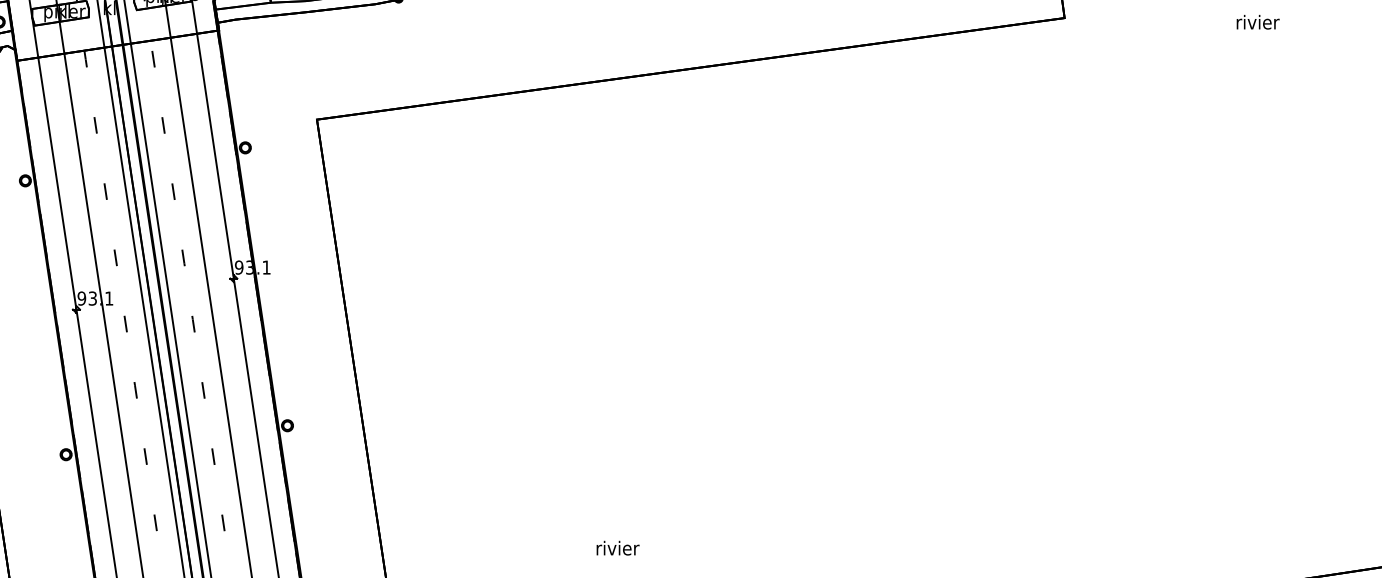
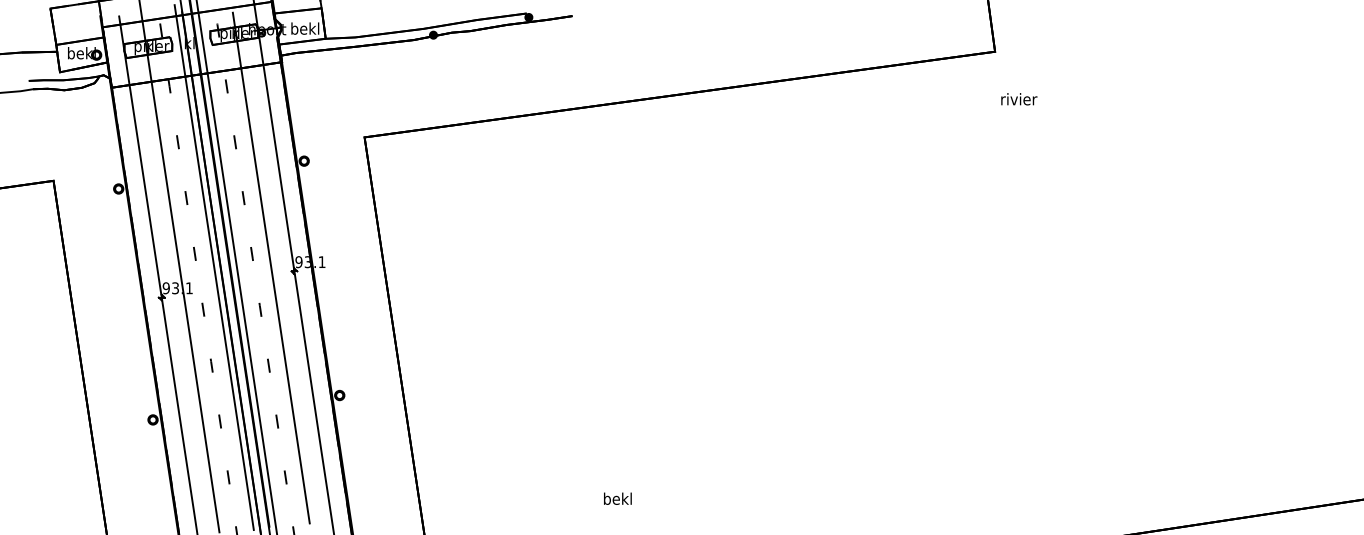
text: (1258, 22) -> (1019, 99), moved
text: (618, 547) -> (618, 498), rivier -> bekl

